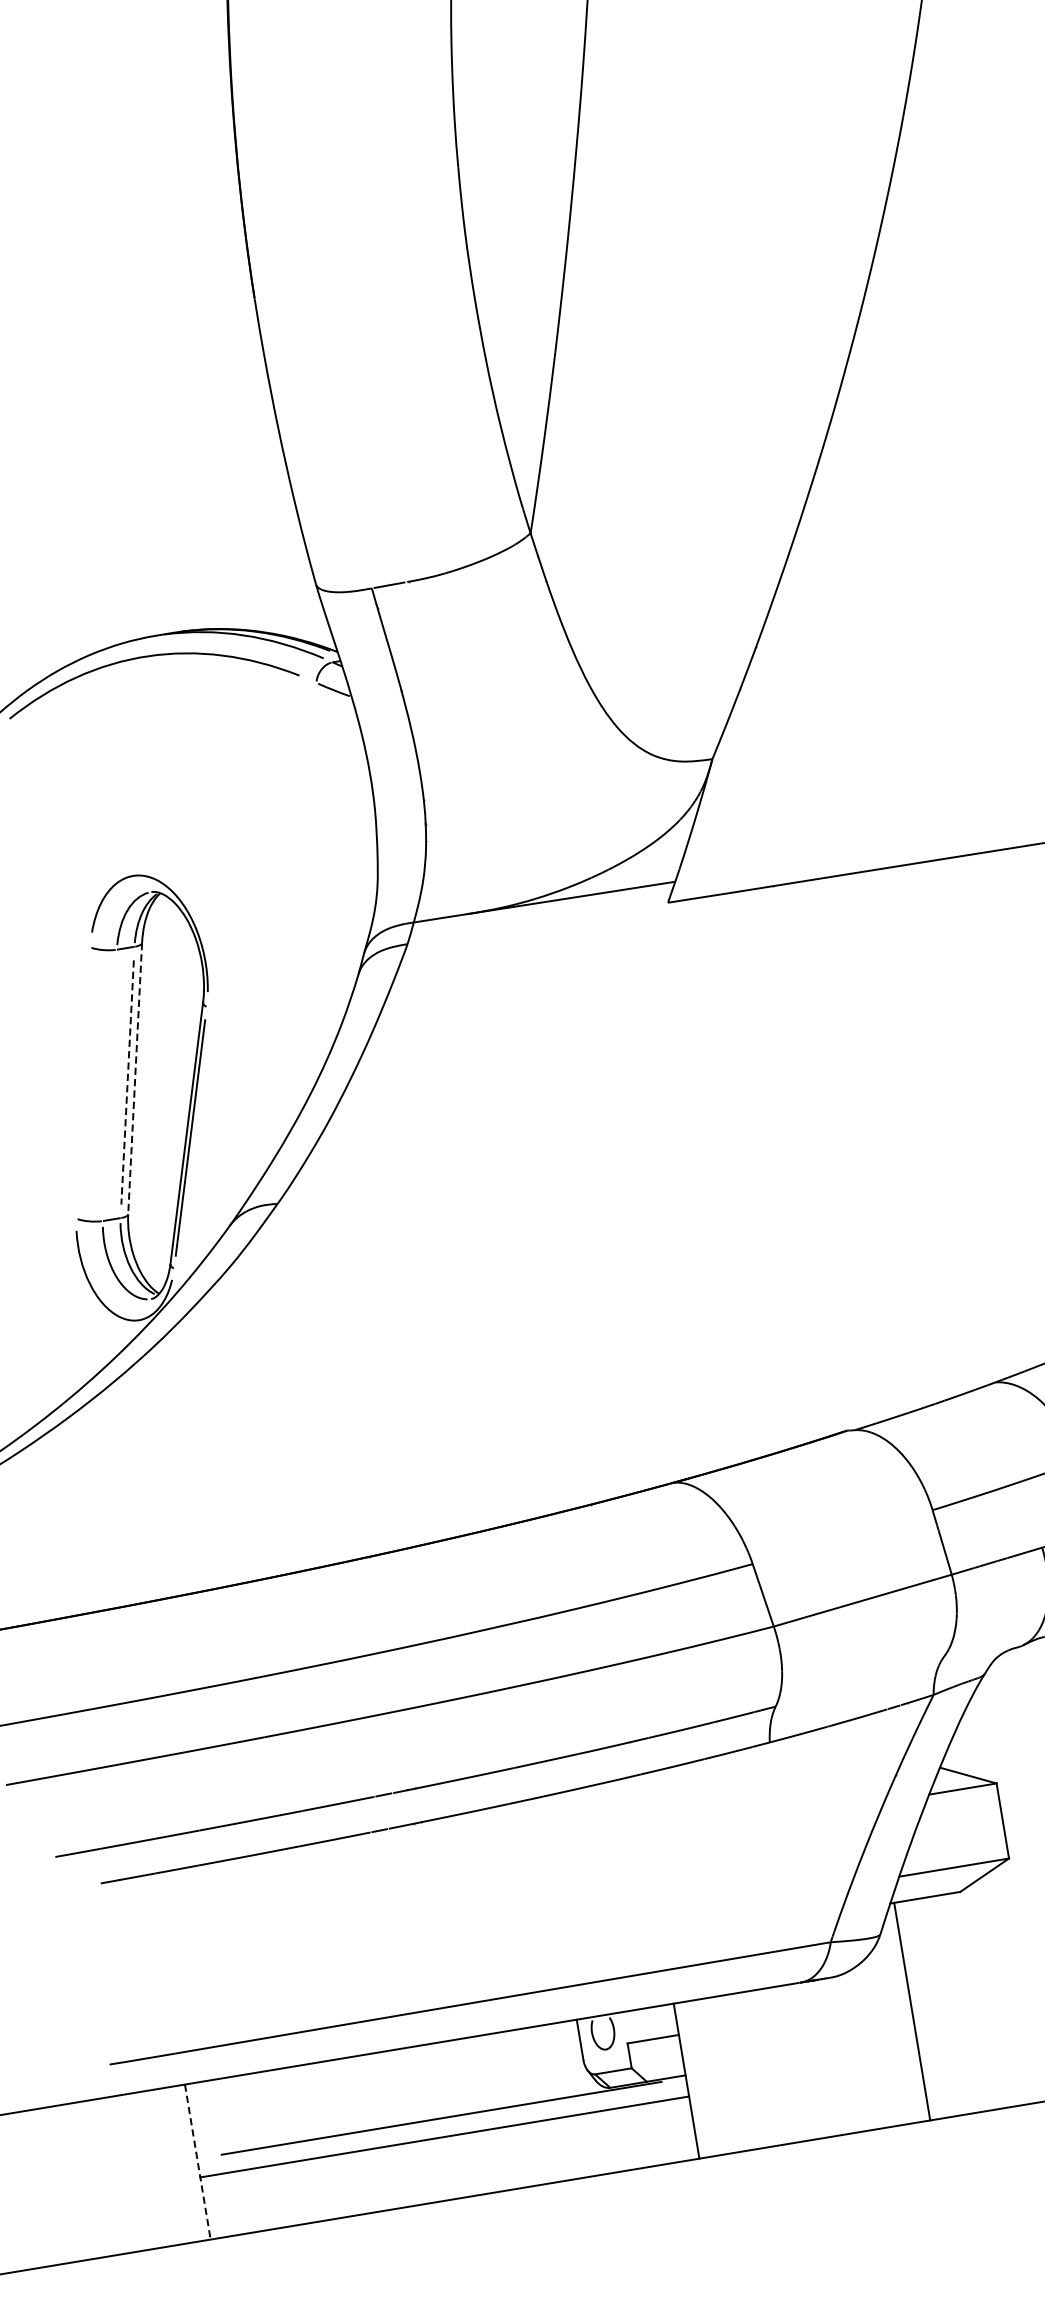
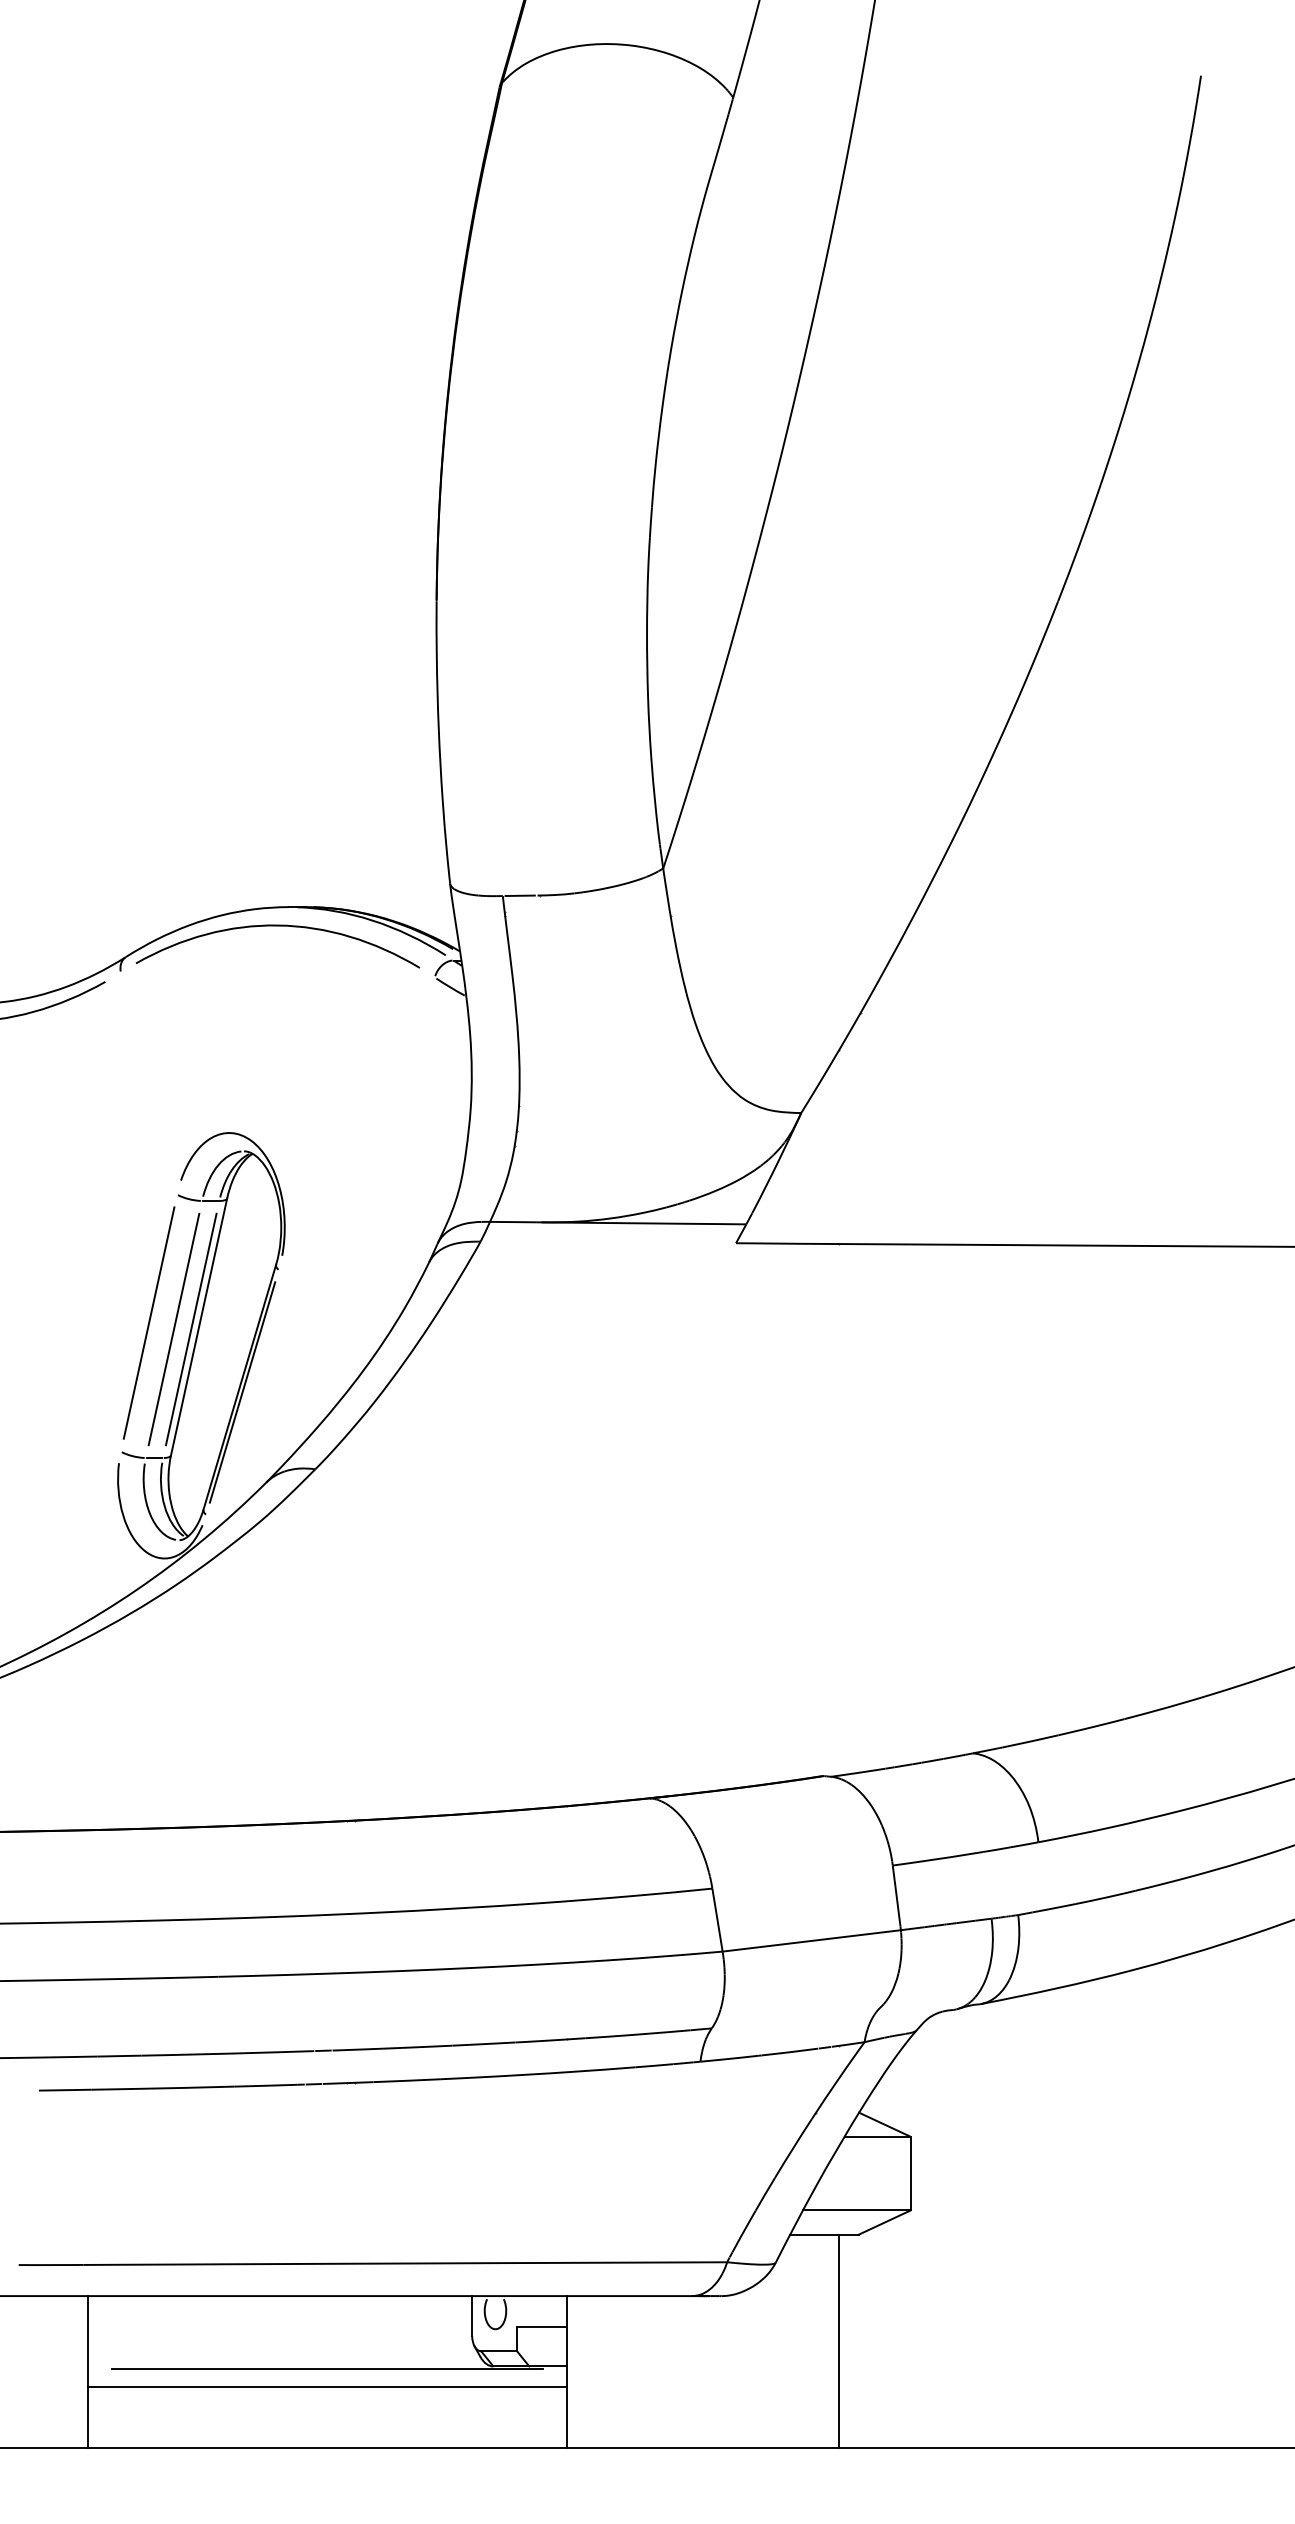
line: (135, 1079) -> (199, 1327), dashed -> solid
line: (82, 1082) -> (148, 1322), added
line: (127, 1082) -> (191, 1329), dashed -> solid
line: (109, 1085) -> (173, 1329), added
line: (912, 2011) -> (839, 2341), moved
line: (197, 2162) -> (87, 2372), dashed -> solid

